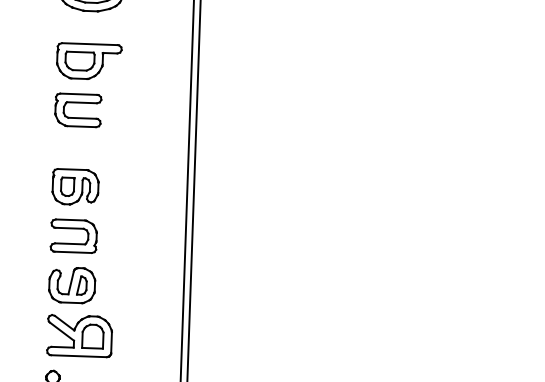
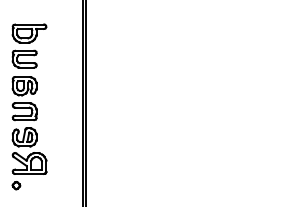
part: (88, 84) -> (29, 45), moved

